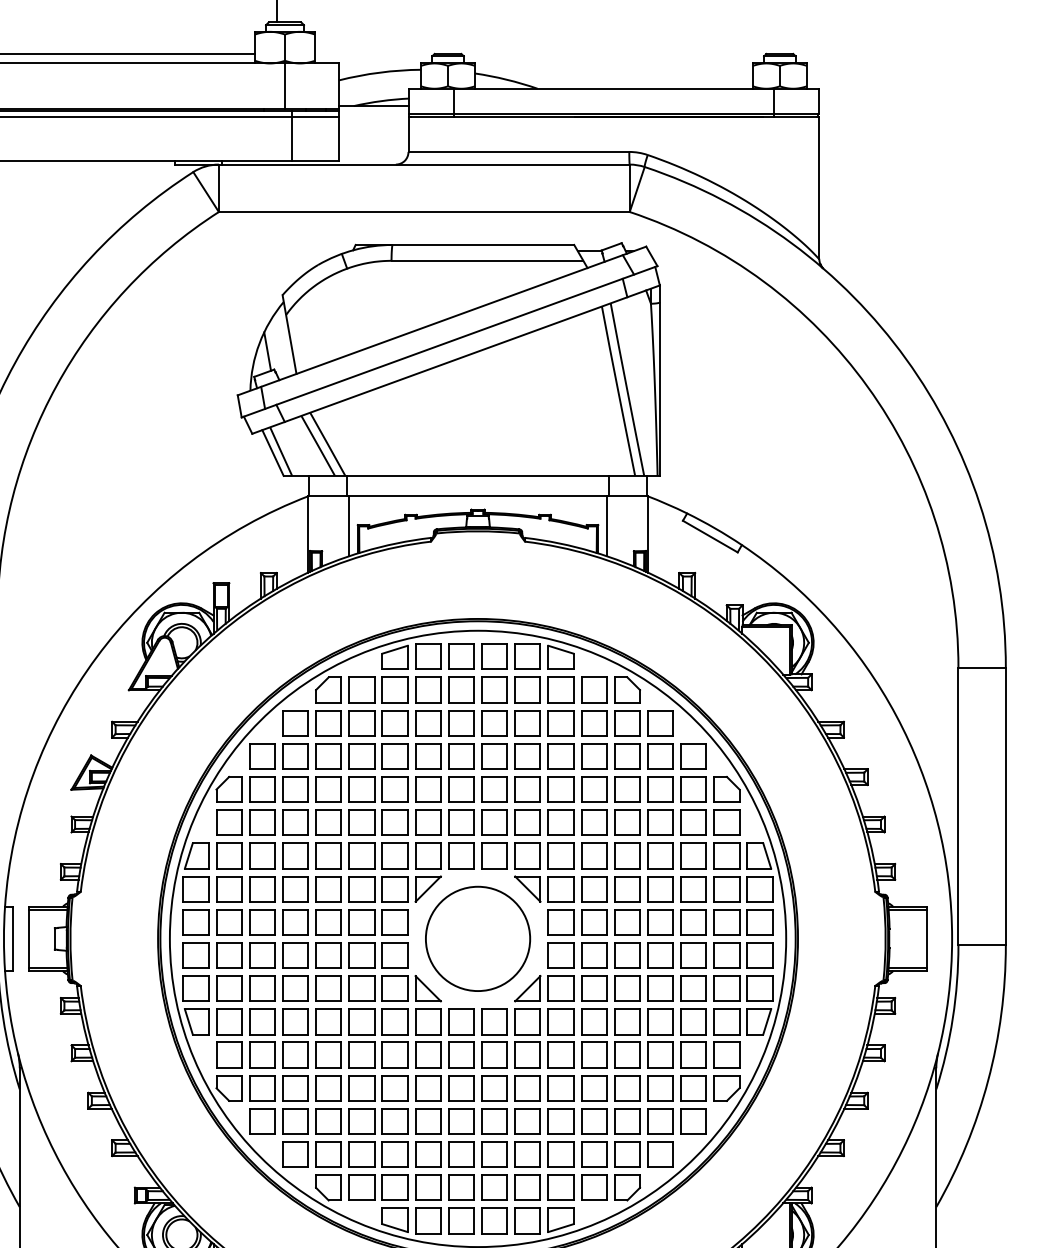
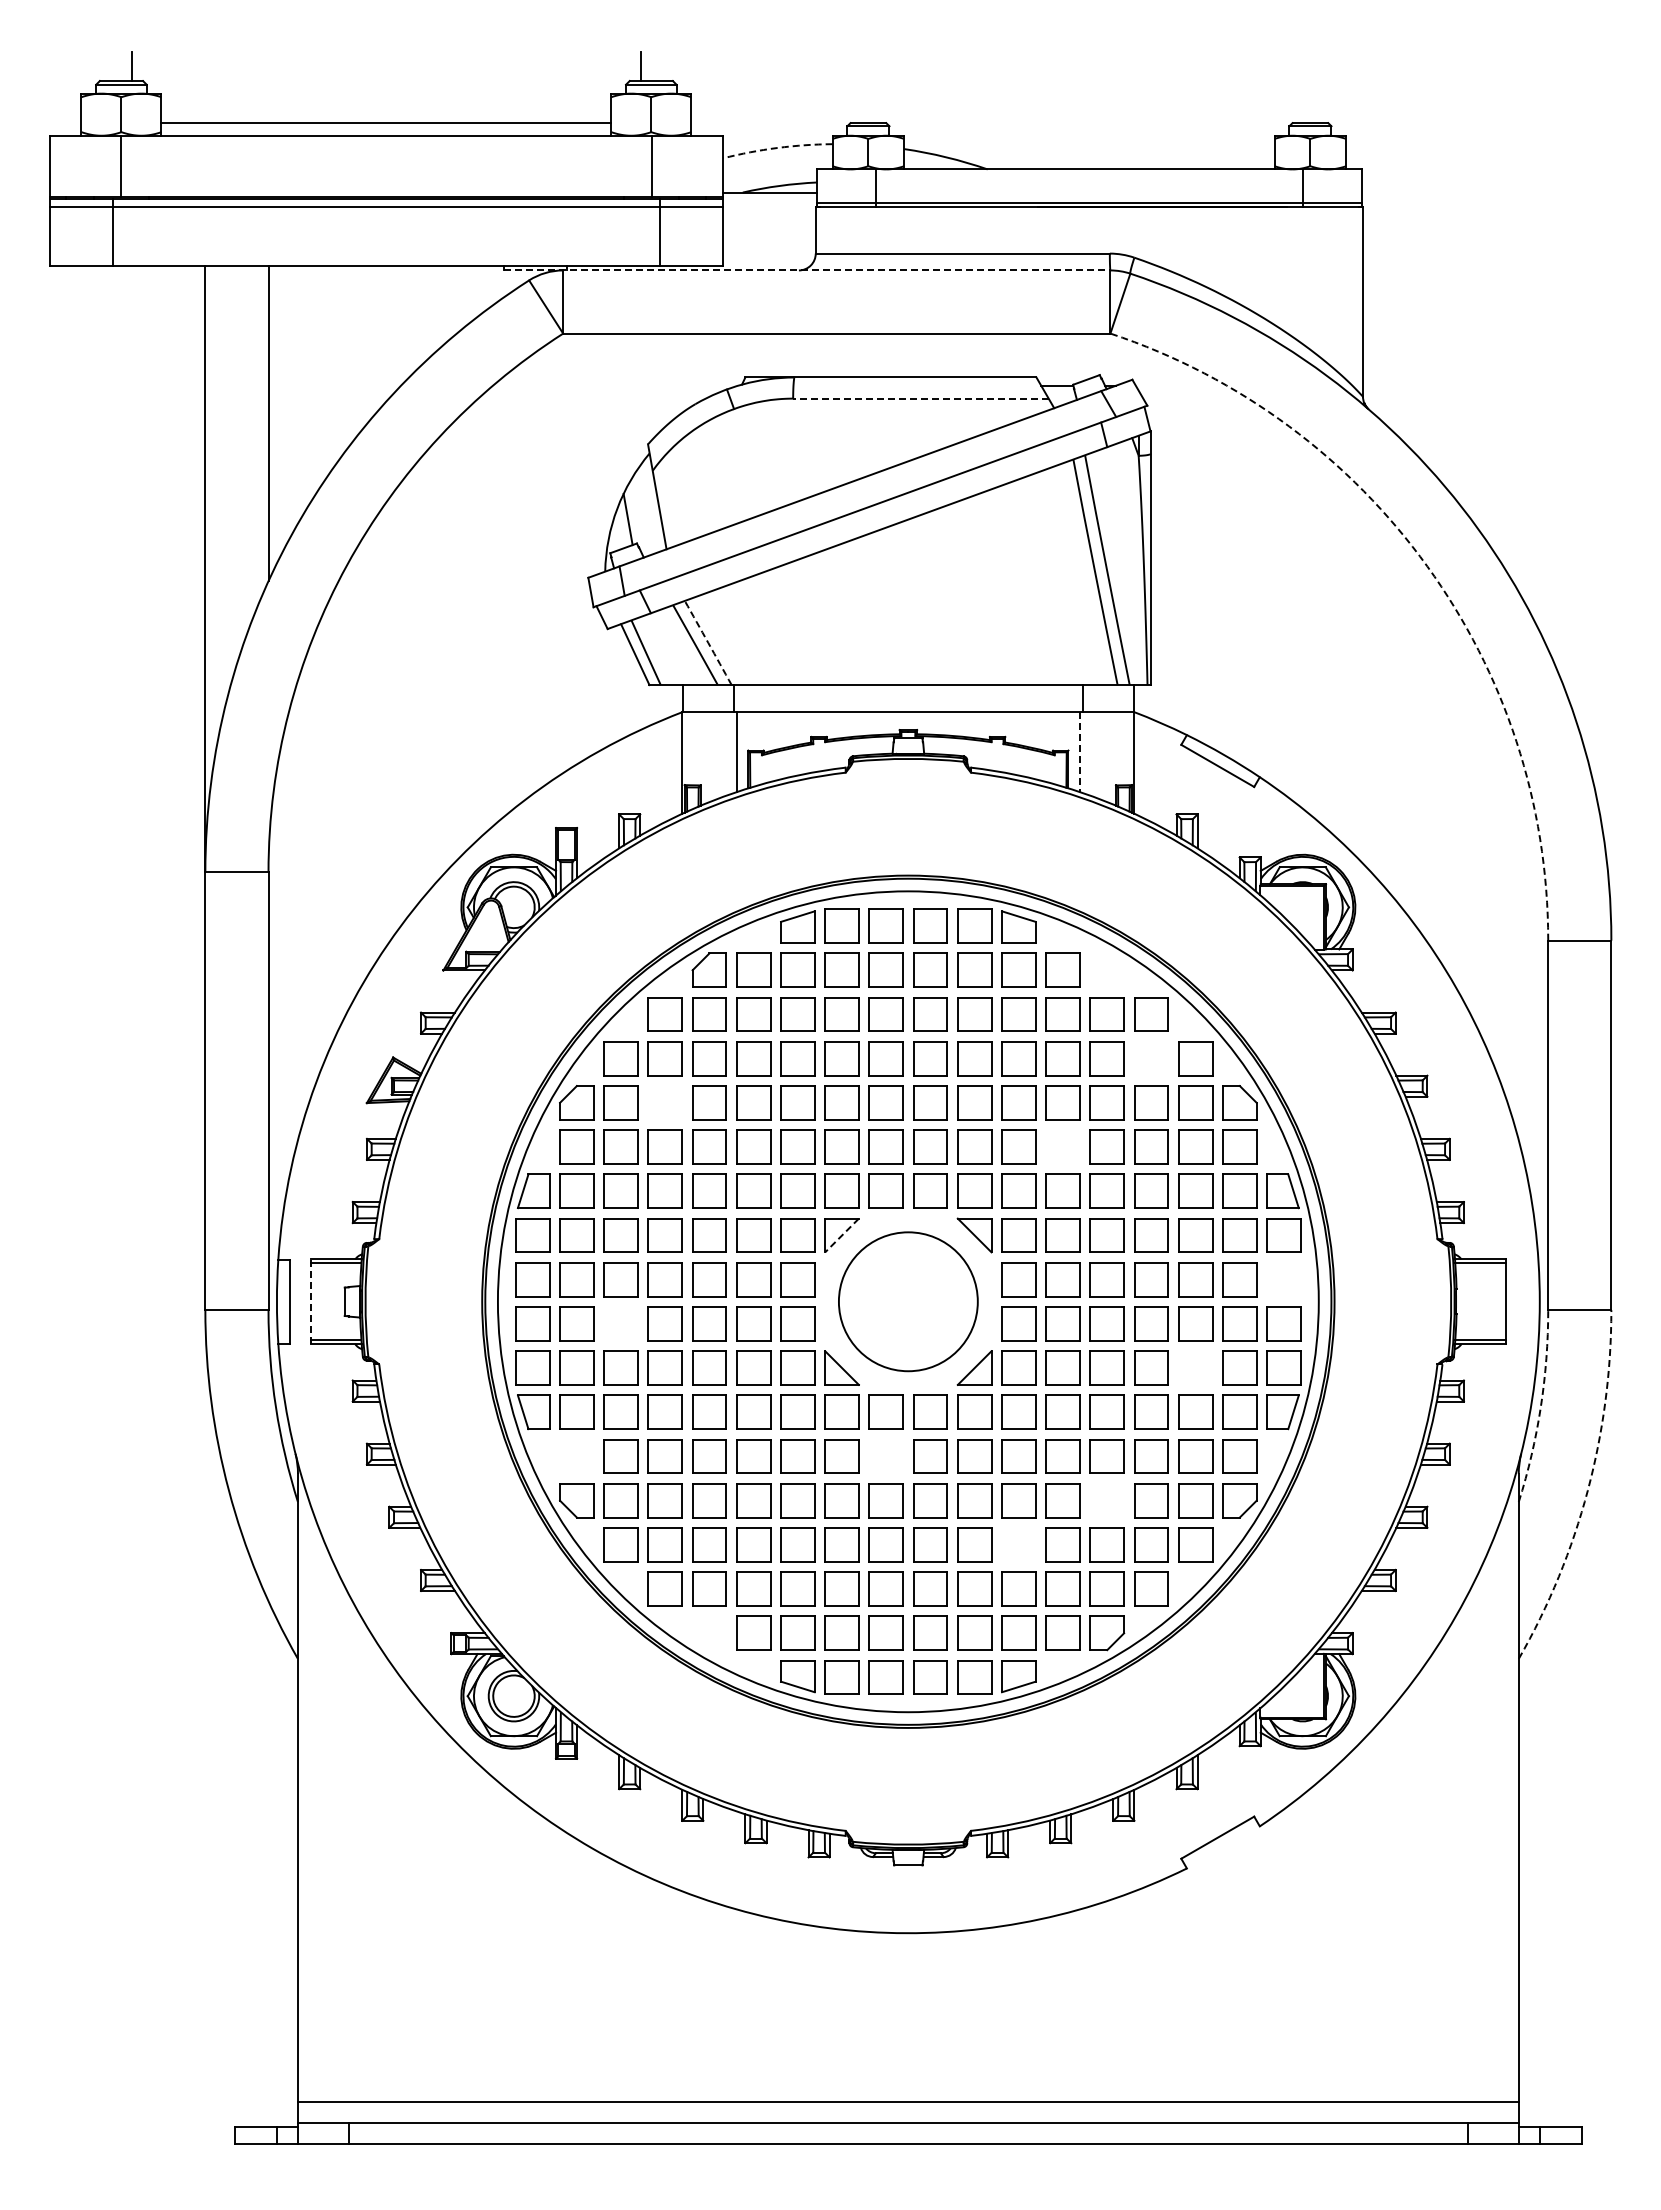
arc: (379, 72) -> (777, 147), solid -> dashed
line: (402, 164) -> (807, 270), solid -> dashed
line: (487, 260) -> (920, 398), solid -> dashed
arc: (867, 386) -> (1427, 566), solid -> dashed
arc: (327, 443) -> (708, 642), solid -> dashed
line: (606, 526) -> (1079, 752), solid -> dashed
part: (627, 689) -> (1107, 969), removed
part: (660, 756) -> (1151, 1058), removed
part: (294, 789) -> (664, 1102), removed
part: (593, 822) -> (1062, 1146), removed
line: (428, 889) -> (842, 1235), solid -> dashed
part: (759, 922) -> (1283, 1279), removed
line: (29, 938) -> (310, 1301), solid -> dashed
part: (261, 955) -> (620, 1323), removed
part: (693, 988) -> (1195, 1367), removed
arc: (952, 1018) -> (1540, 1407), solid -> dashed
part: (228, 1055) -> (576, 1456), removed
part: (460, 1055) -> (885, 1456), removed
arc: (987, 1080) -> (1587, 1490), solid -> dashed
part: (626, 1088) -> (1106, 1500), removed
part: (560, 1121) -> (1018, 1544), removed
part: (327, 1187) -> (708, 1633), removed

